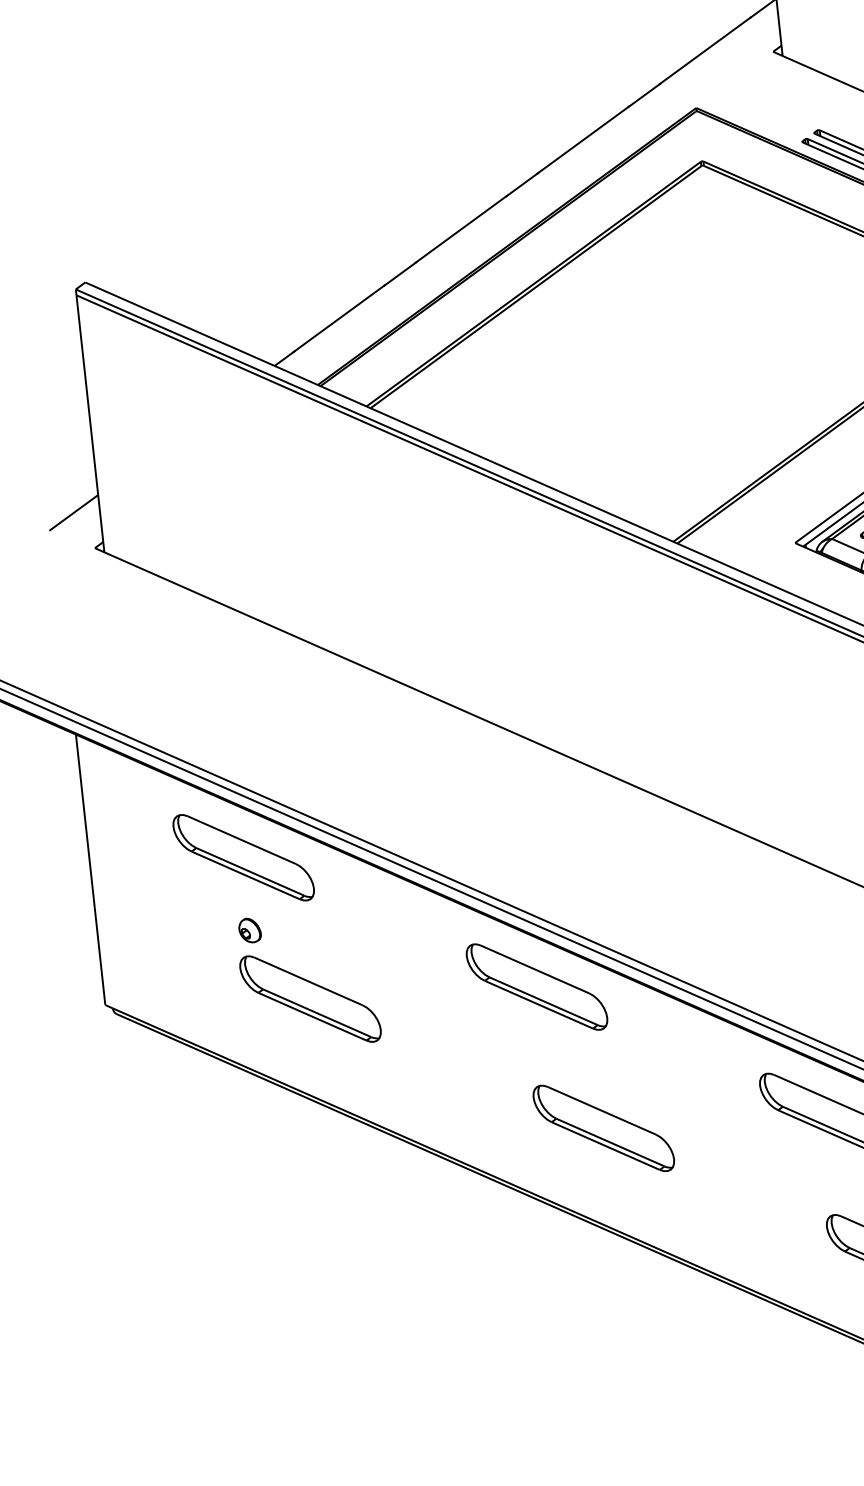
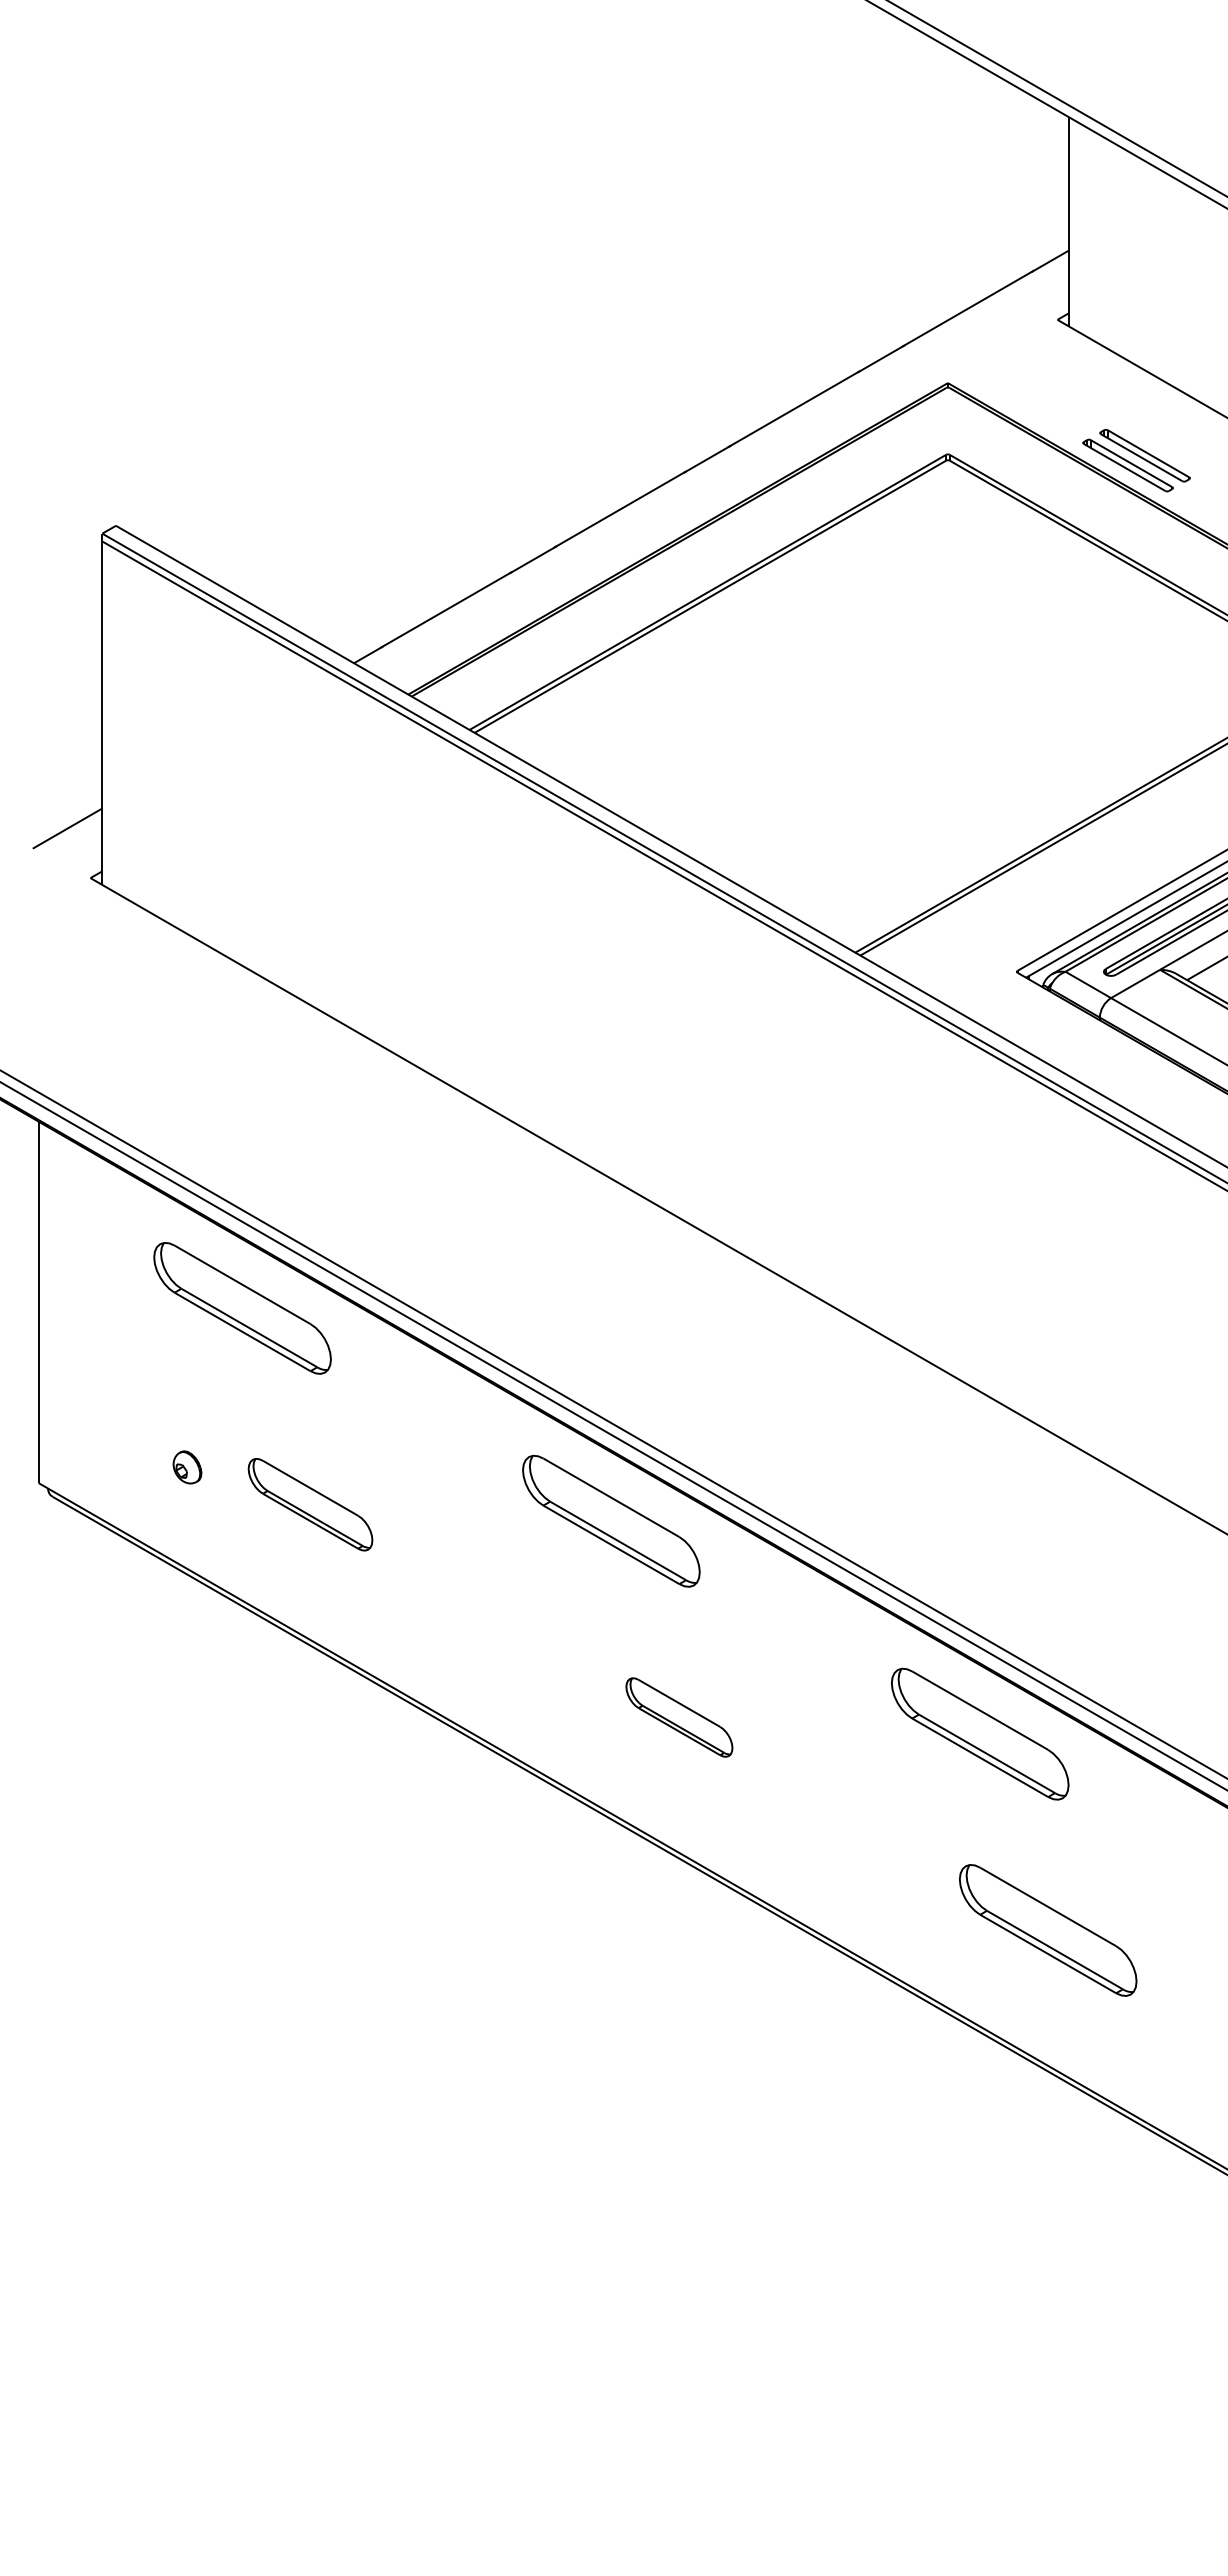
part: (250, 930) -> (187, 1467), moved
part: (310, 998) -> (310, 1504), size x0.7
part: (603, 1128) -> (679, 1717), size x0.6

